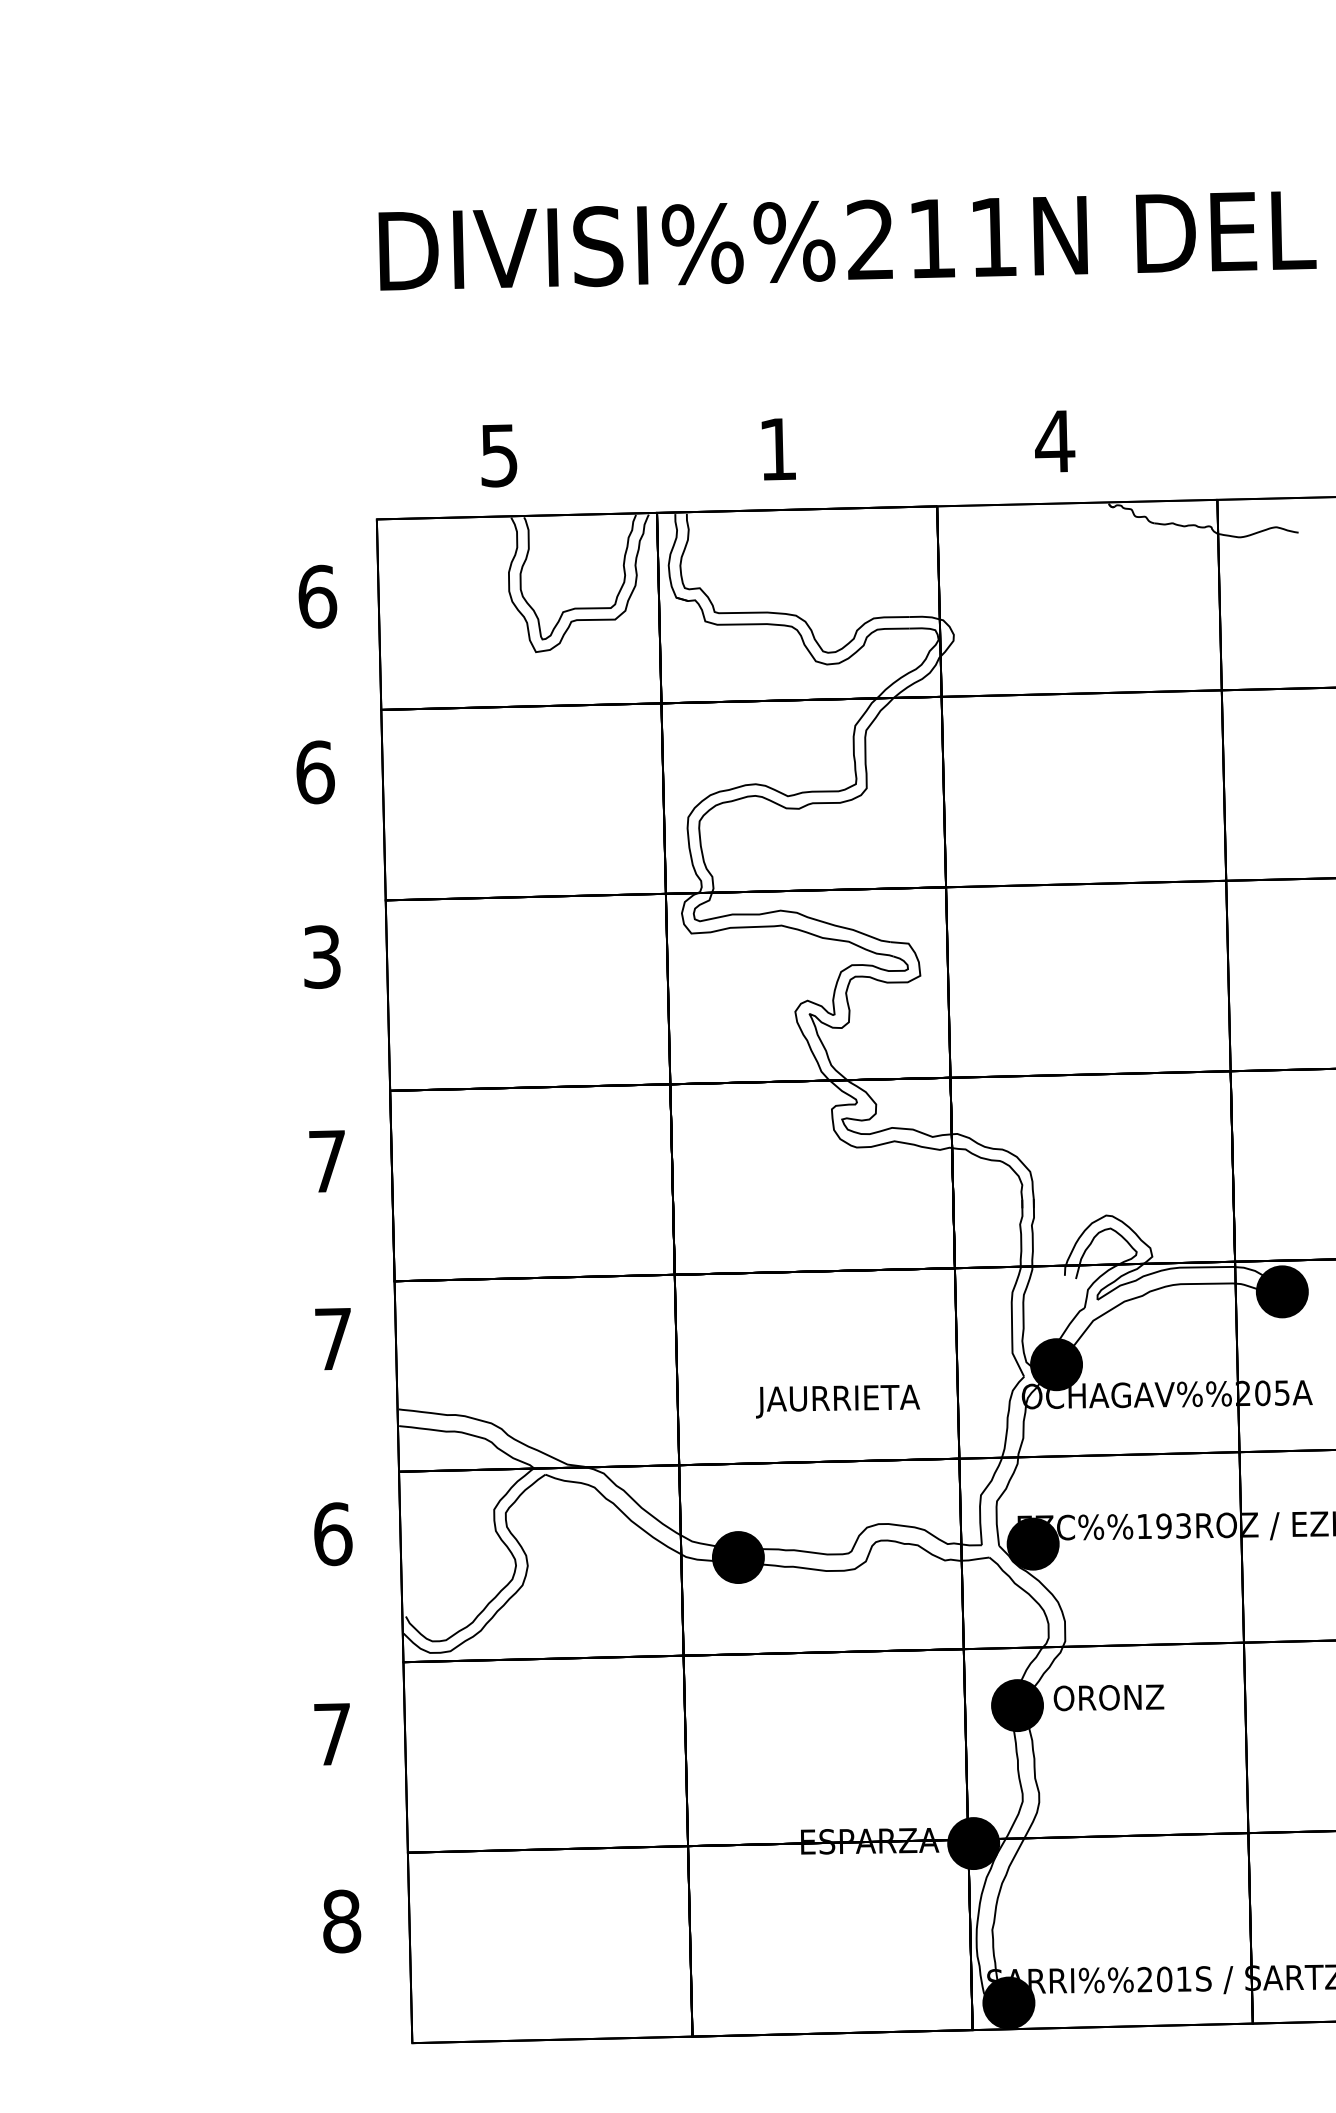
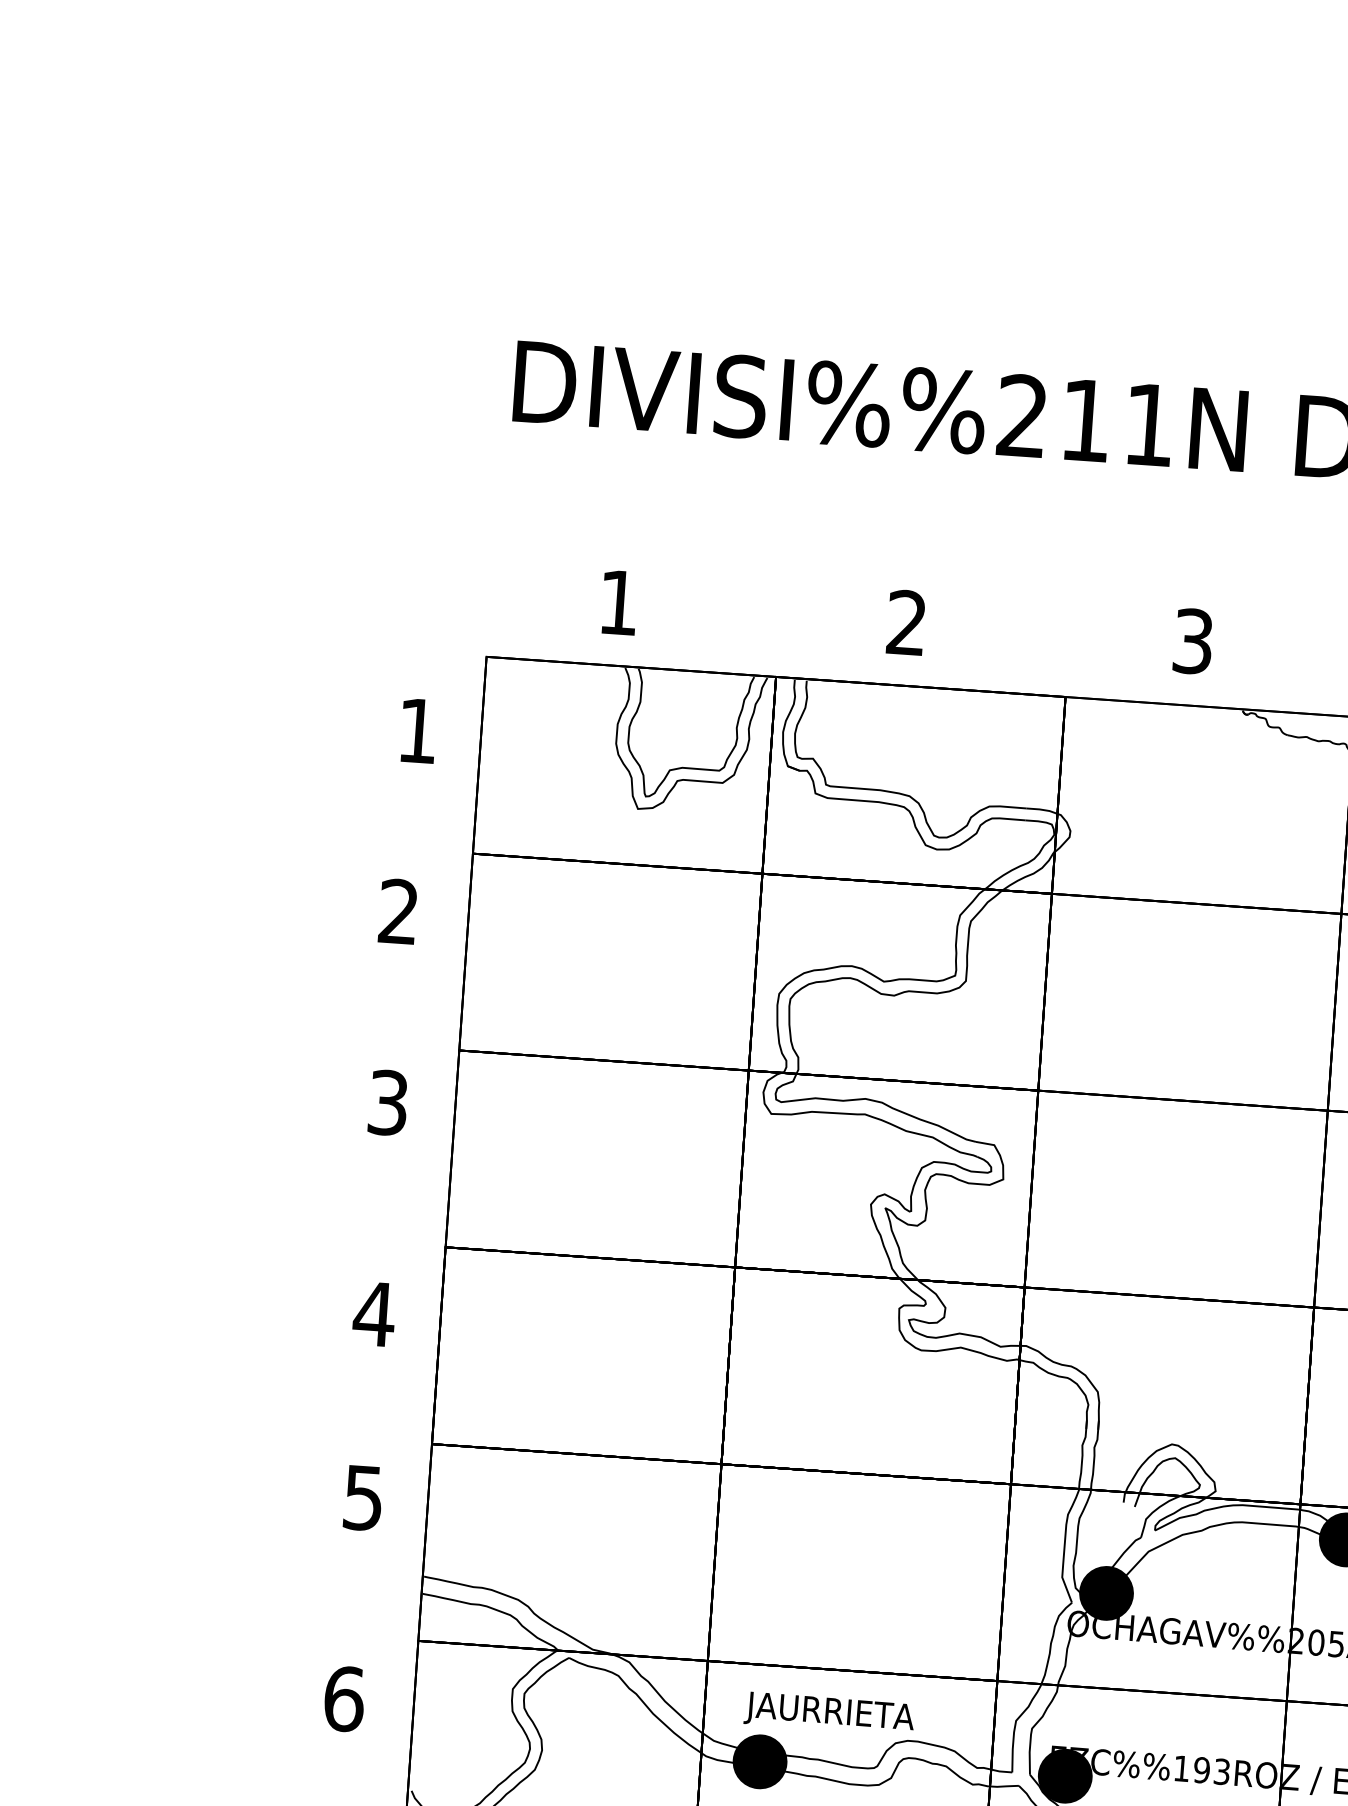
text: (1055, 441) -> (1193, 641), 4 -> 3
text: (777, 448) -> (906, 622), 1 -> 2
text: (499, 455) -> (619, 602), 5 -> 1
text: (317, 596) -> (417, 730), 6 -> 1
text: (315, 772) -> (399, 911), 6 -> 2
text: (327, 1161) -> (374, 1314), 7 -> 4
text: (333, 1339) -> (363, 1498), 7 -> 5
text: (838, 1401) -> (830, 1714), moved

